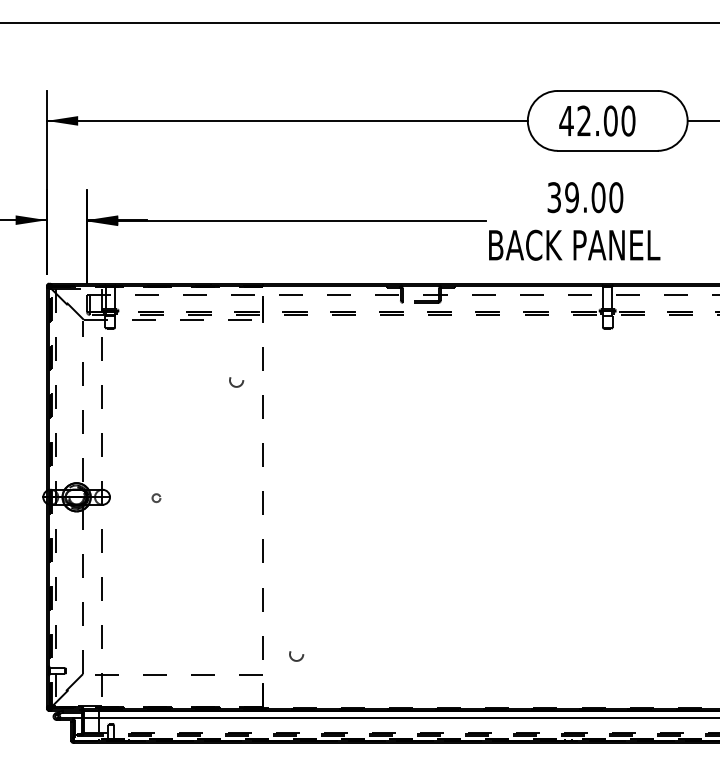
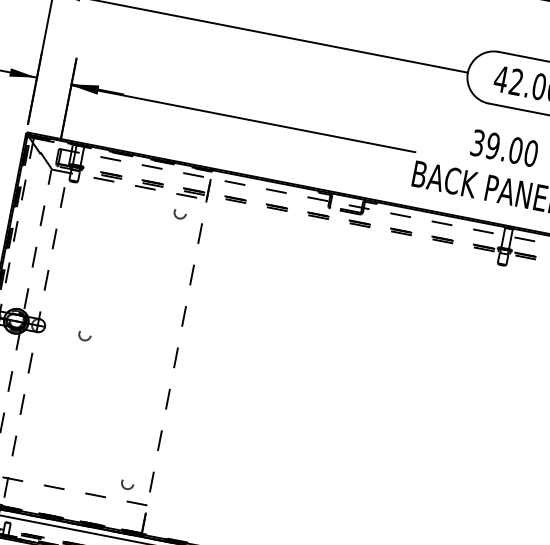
circle: (236, 382) -> (179, 214), moved
circle: (156, 499) -> (84, 336), size x1.67
circle: (296, 656) -> (127, 485), moved

